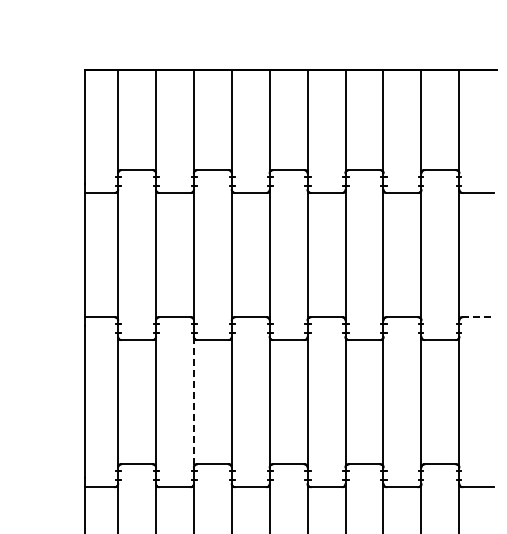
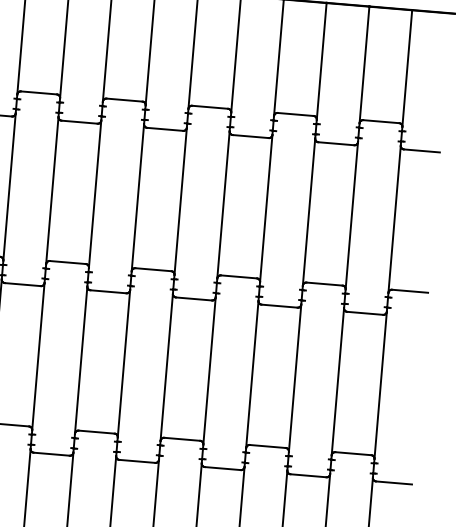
line: (478, 317) -> (410, 291), dashed -> solid
line: (193, 402) -> (80, 360), dashed -> solid

